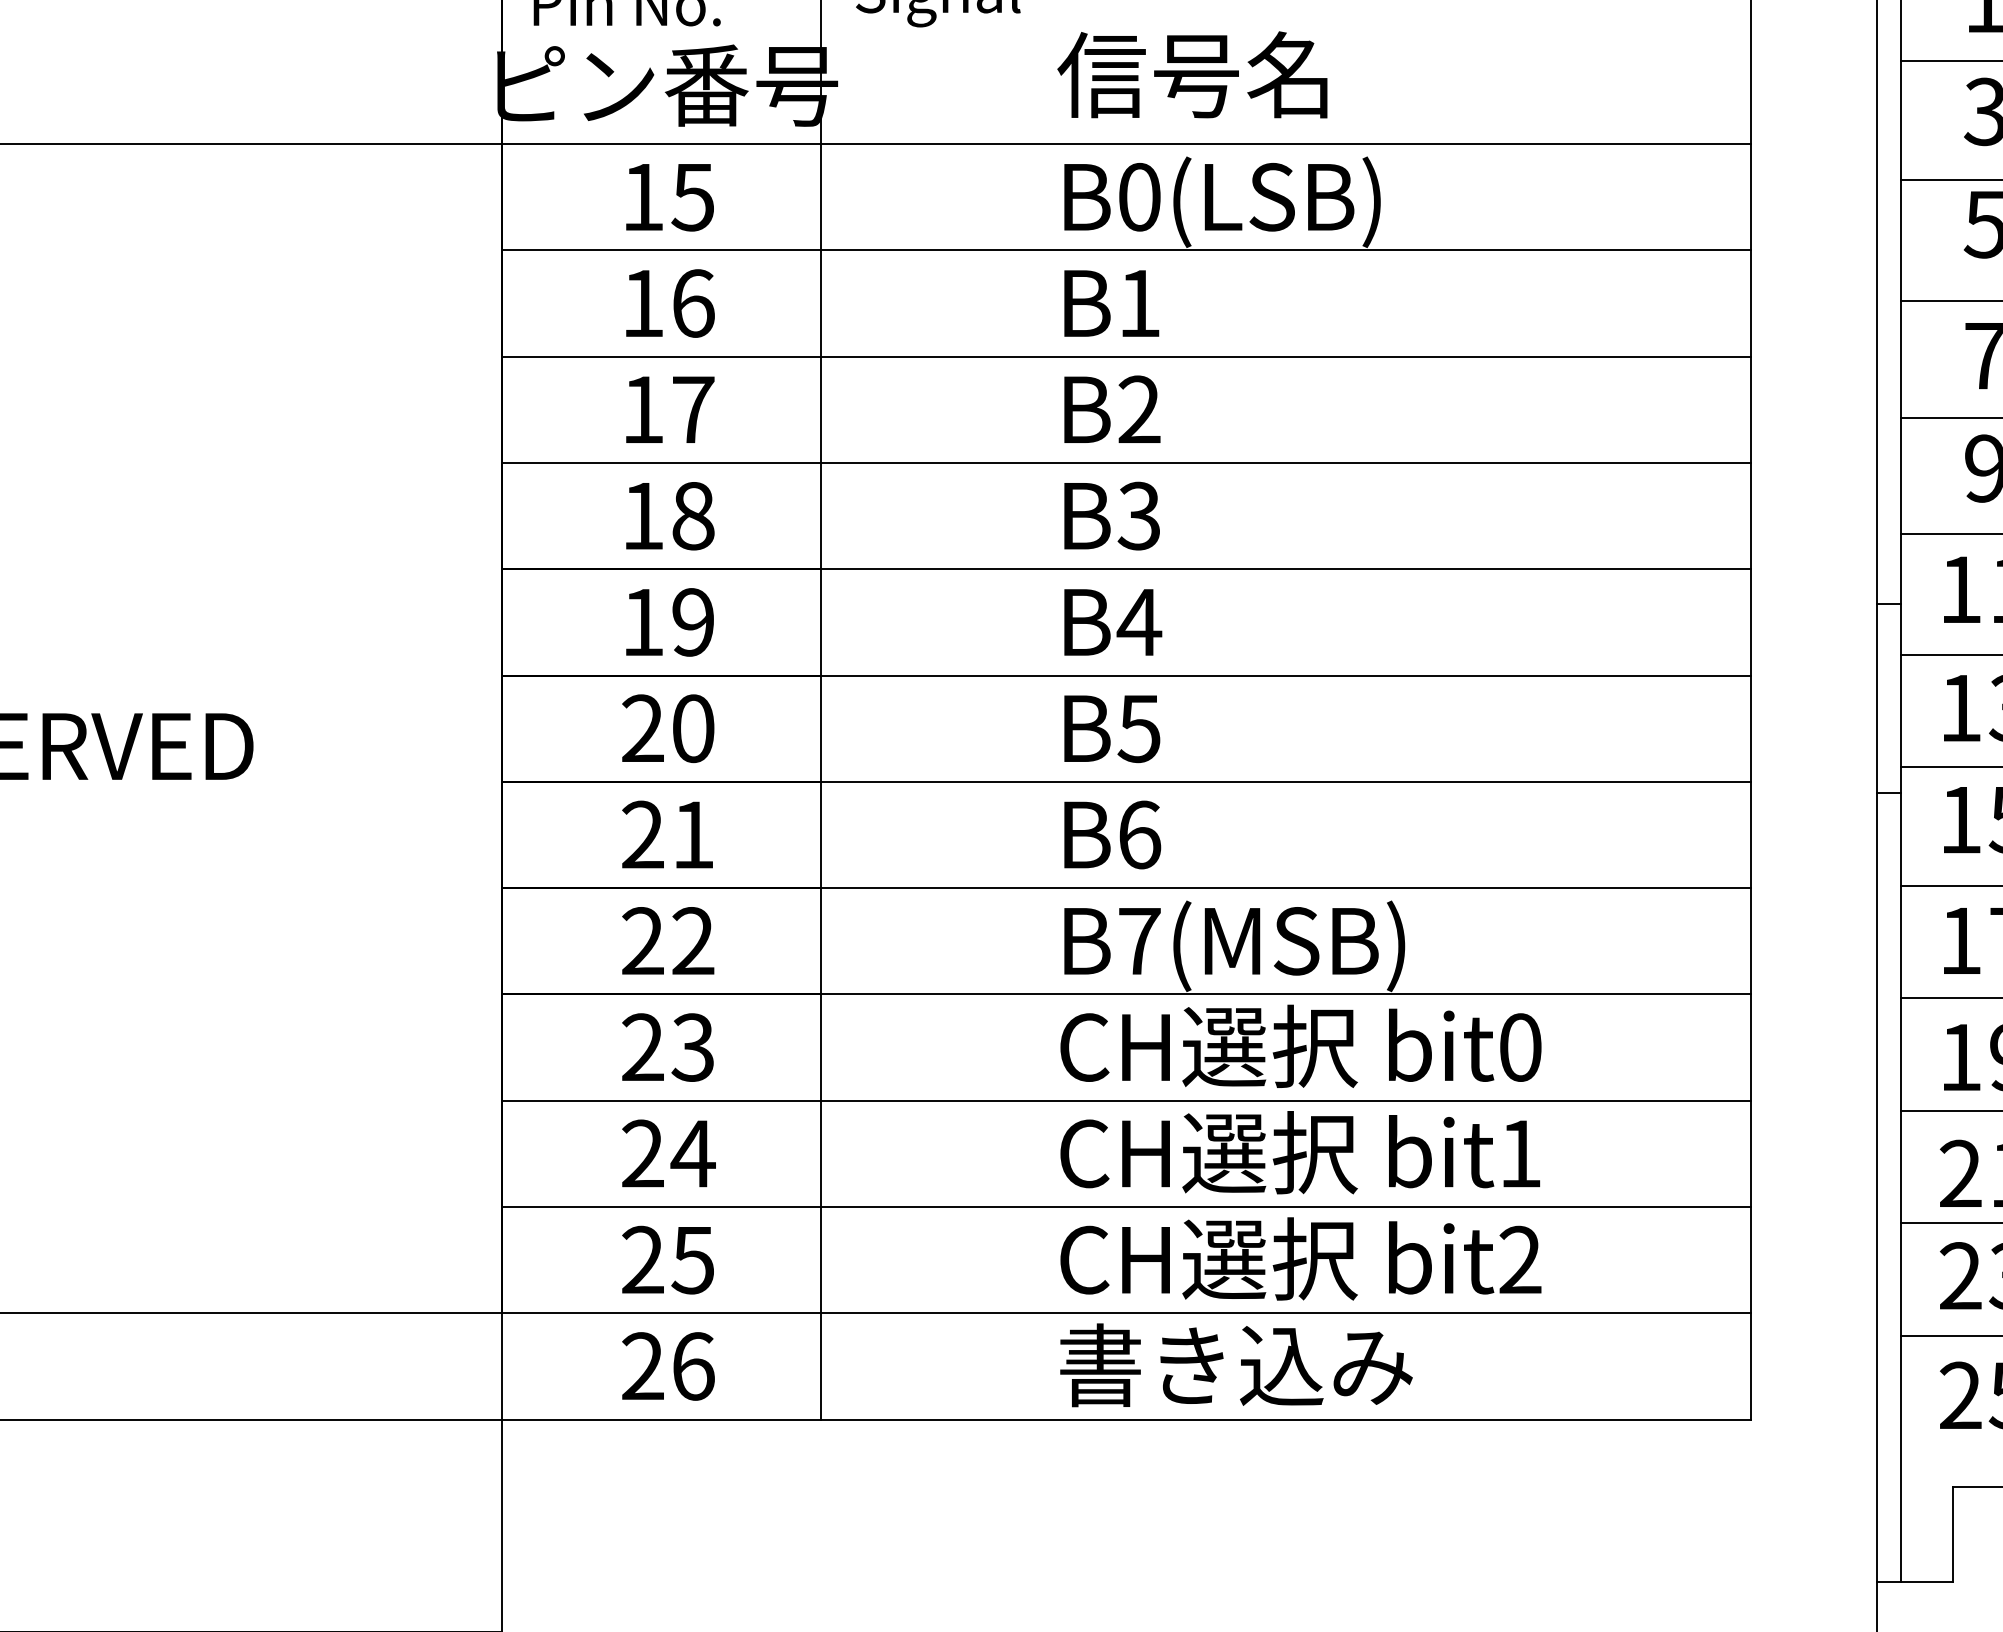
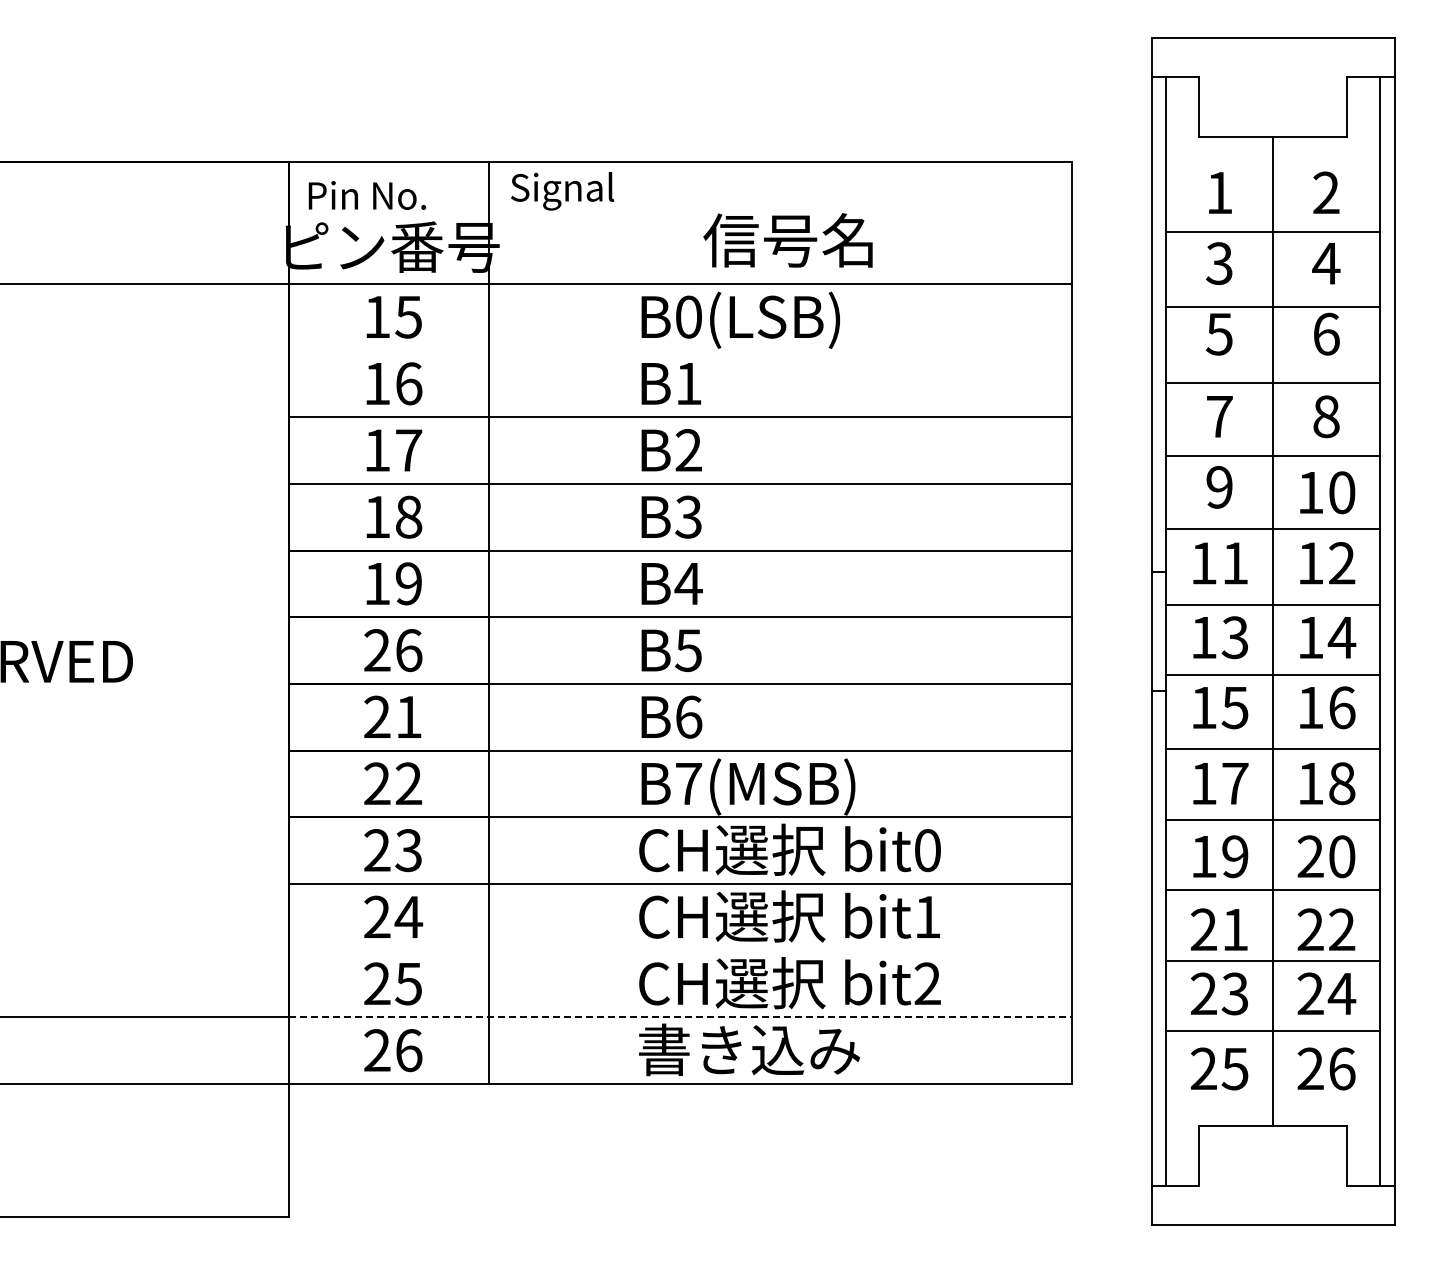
text: (1191, 75) -> (787, 240), moved
line: (1126, 250) -> (680, 350), removed
text: (694, 728) -> (409, 650), 20 -> 26
line: (1126, 1206) -> (680, 950), removed
line: (1126, 1313) -> (680, 1017), solid -> dashed

